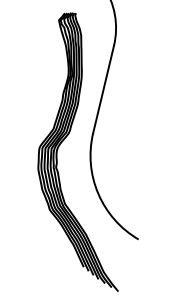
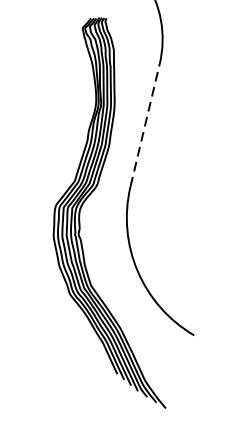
line: (103, 89) -> (145, 125), solid -> dashed

